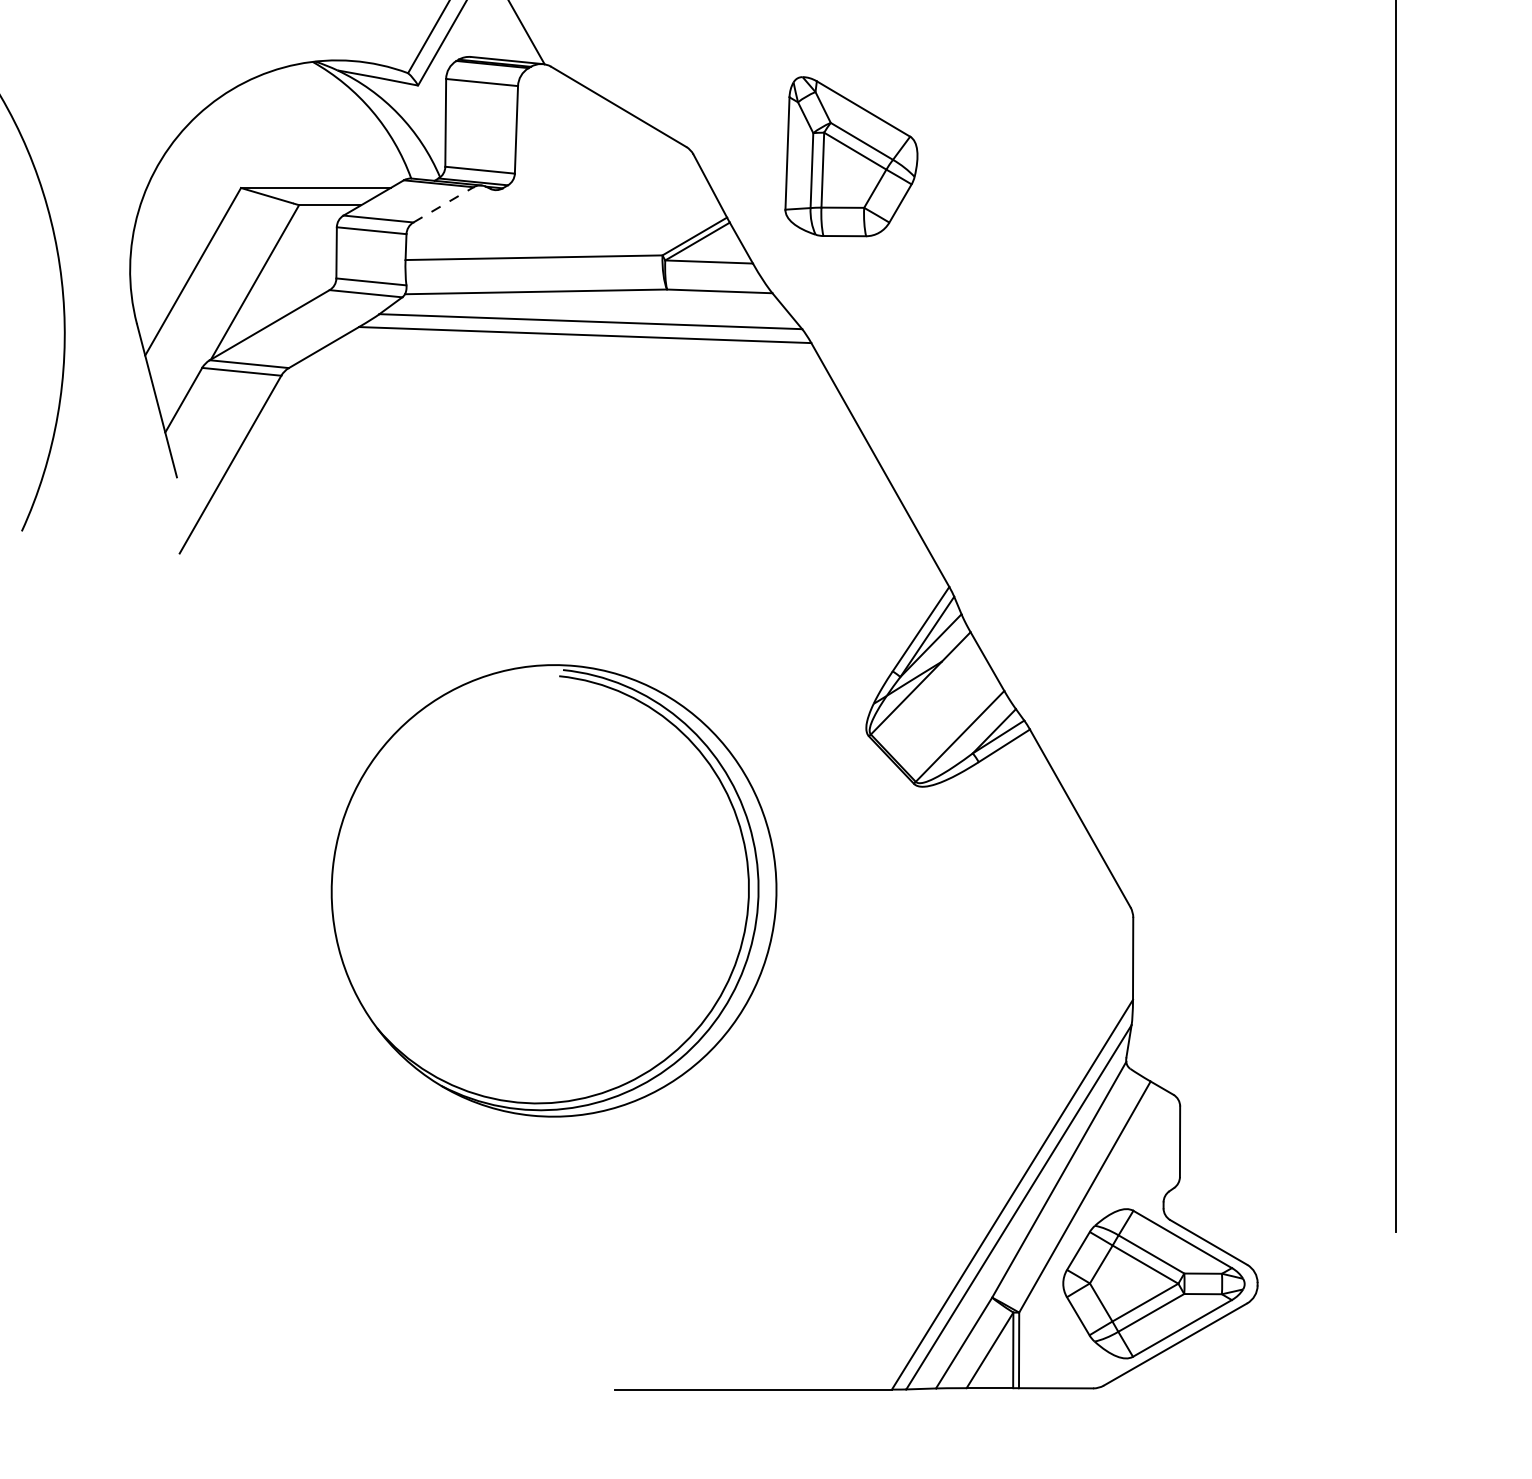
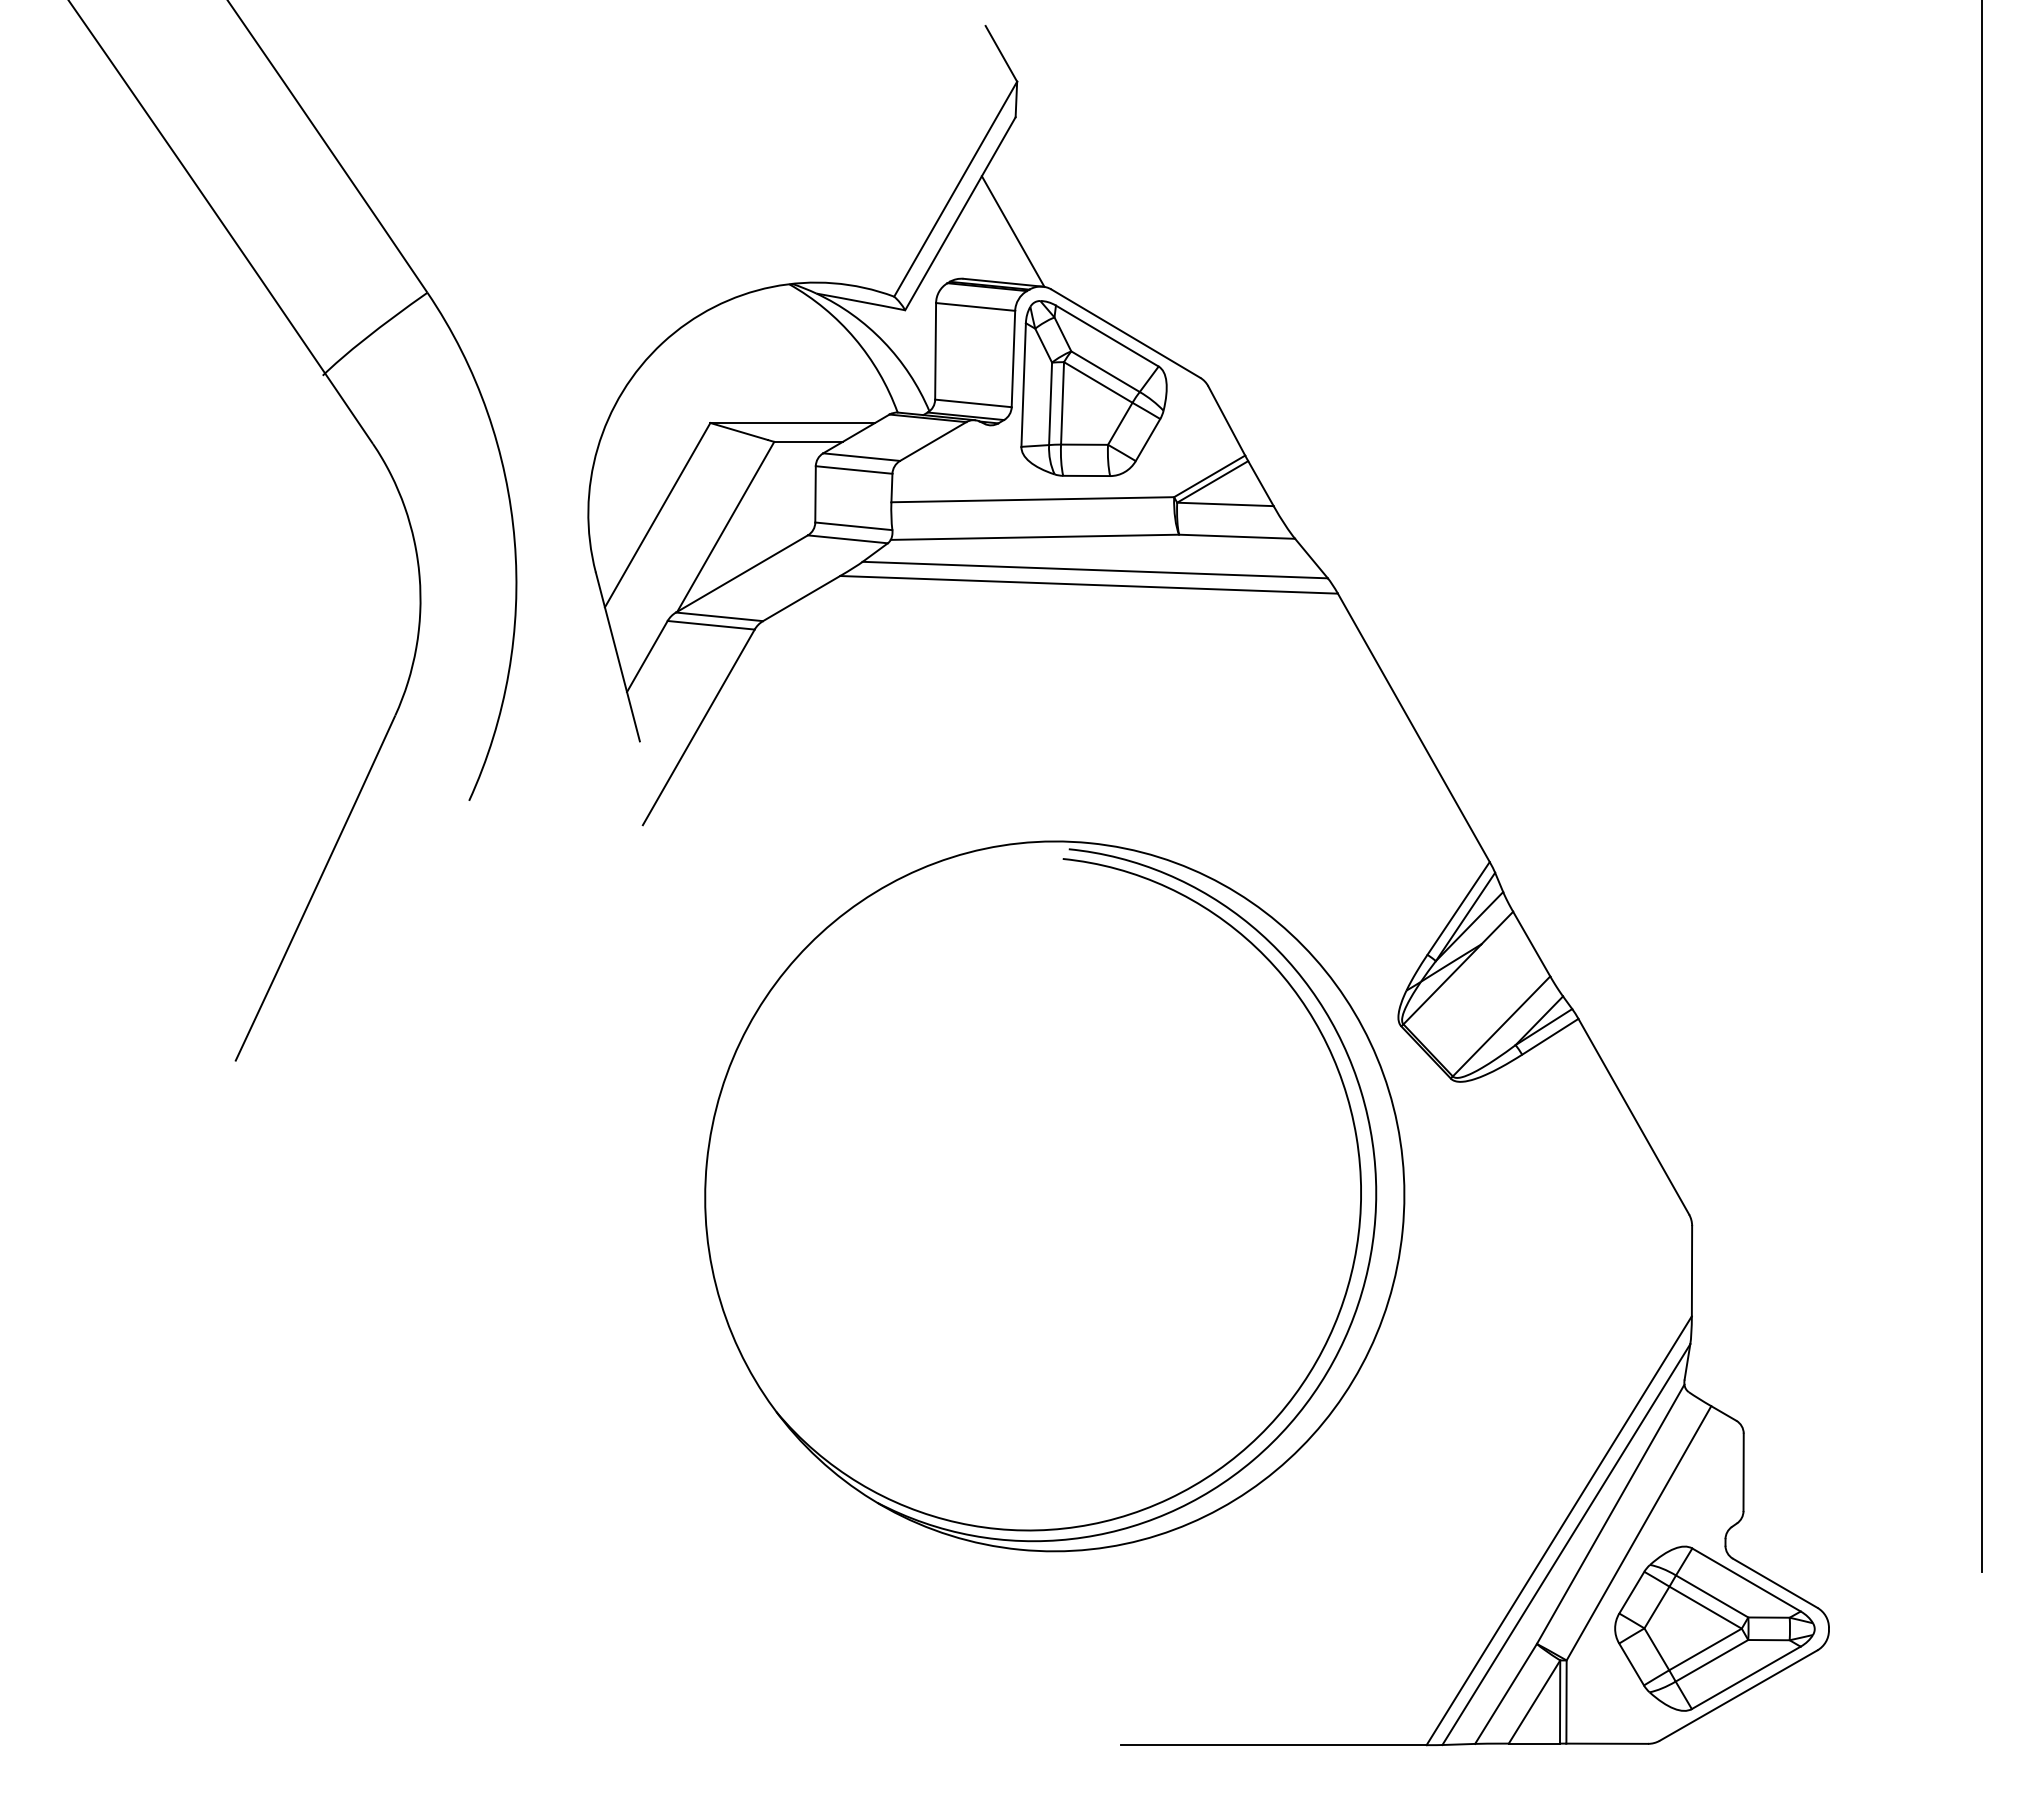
part: (850, 156) -> (1093, 388), moved
line: (443, 204) -> (933, 441), dashed -> solid
part: (553, 890) -> (1054, 1196), size x1.43

